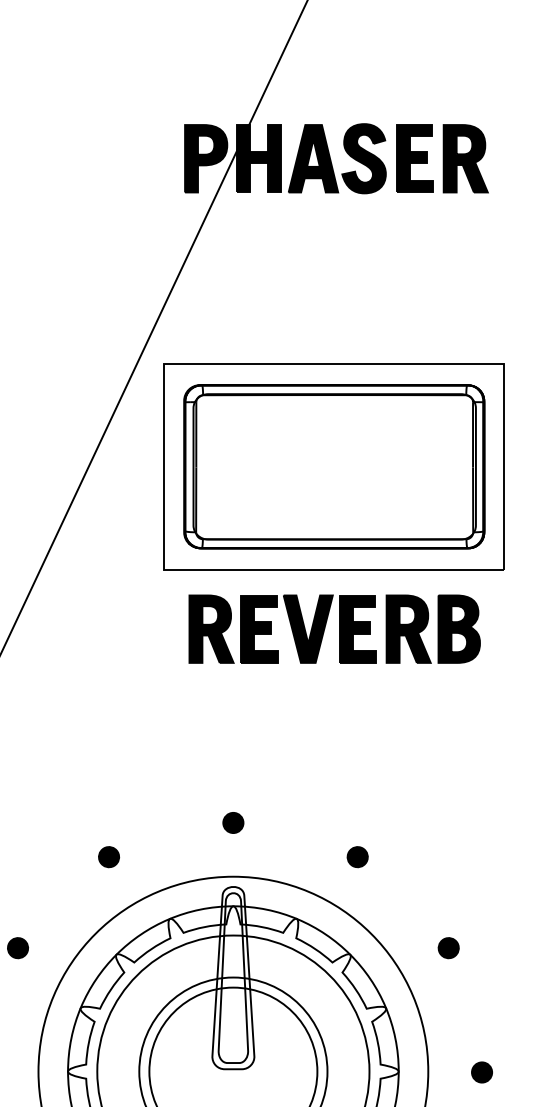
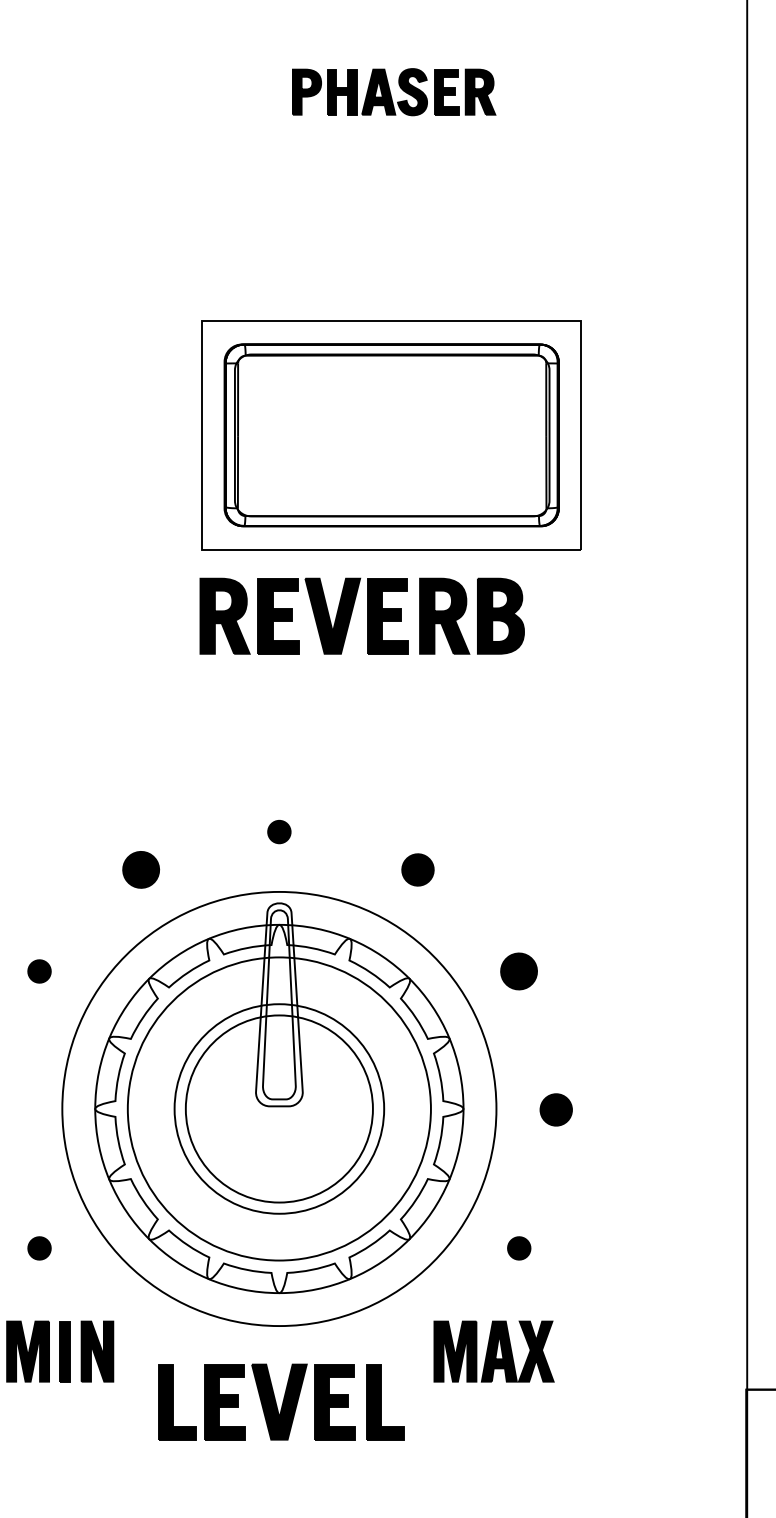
part: (335, 158) -> (393, 91), size x0.6
part: (334, 628) -> (361, 615), moved
part: (108, 857) -> (140, 870), size x1.6
part: (357, 857) -> (417, 870), size x1.4
part: (448, 948) -> (519, 971), size x1.6
part: (482, 1072) -> (556, 1109), size x1.4

